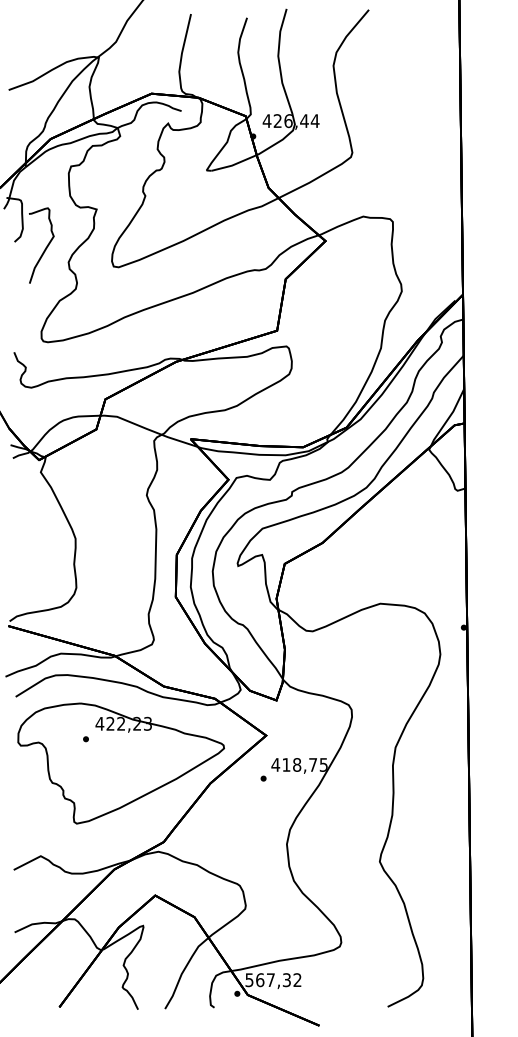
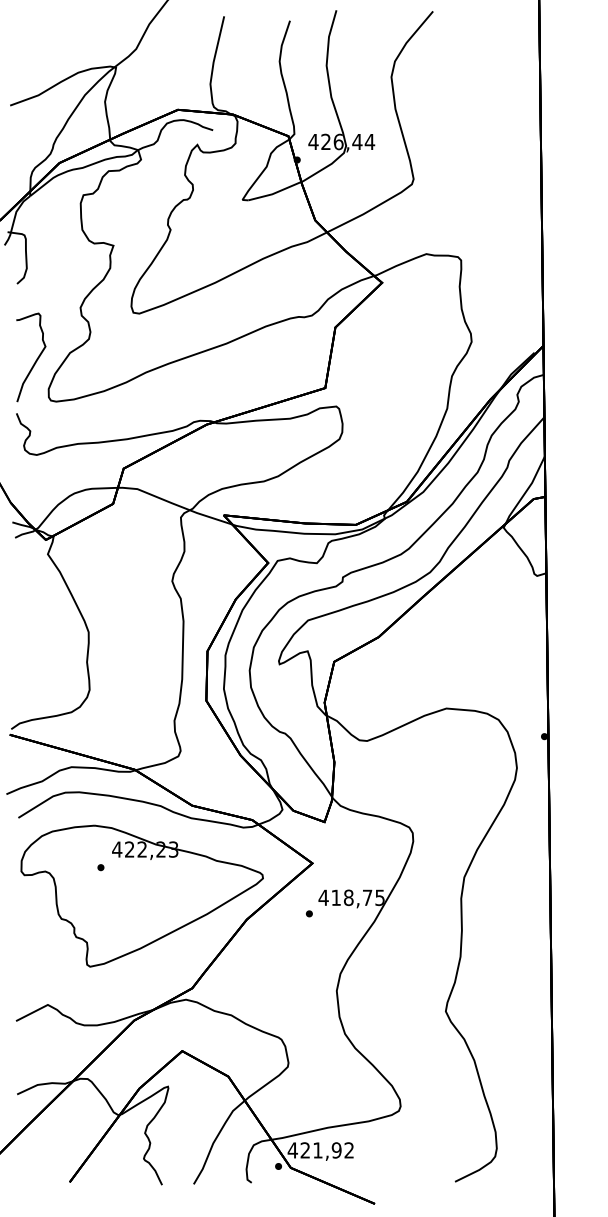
curve: (45, 247) -> (35, 359), moved
text: (267, 980) -> (313, 1150), 567,32 -> 421,92

